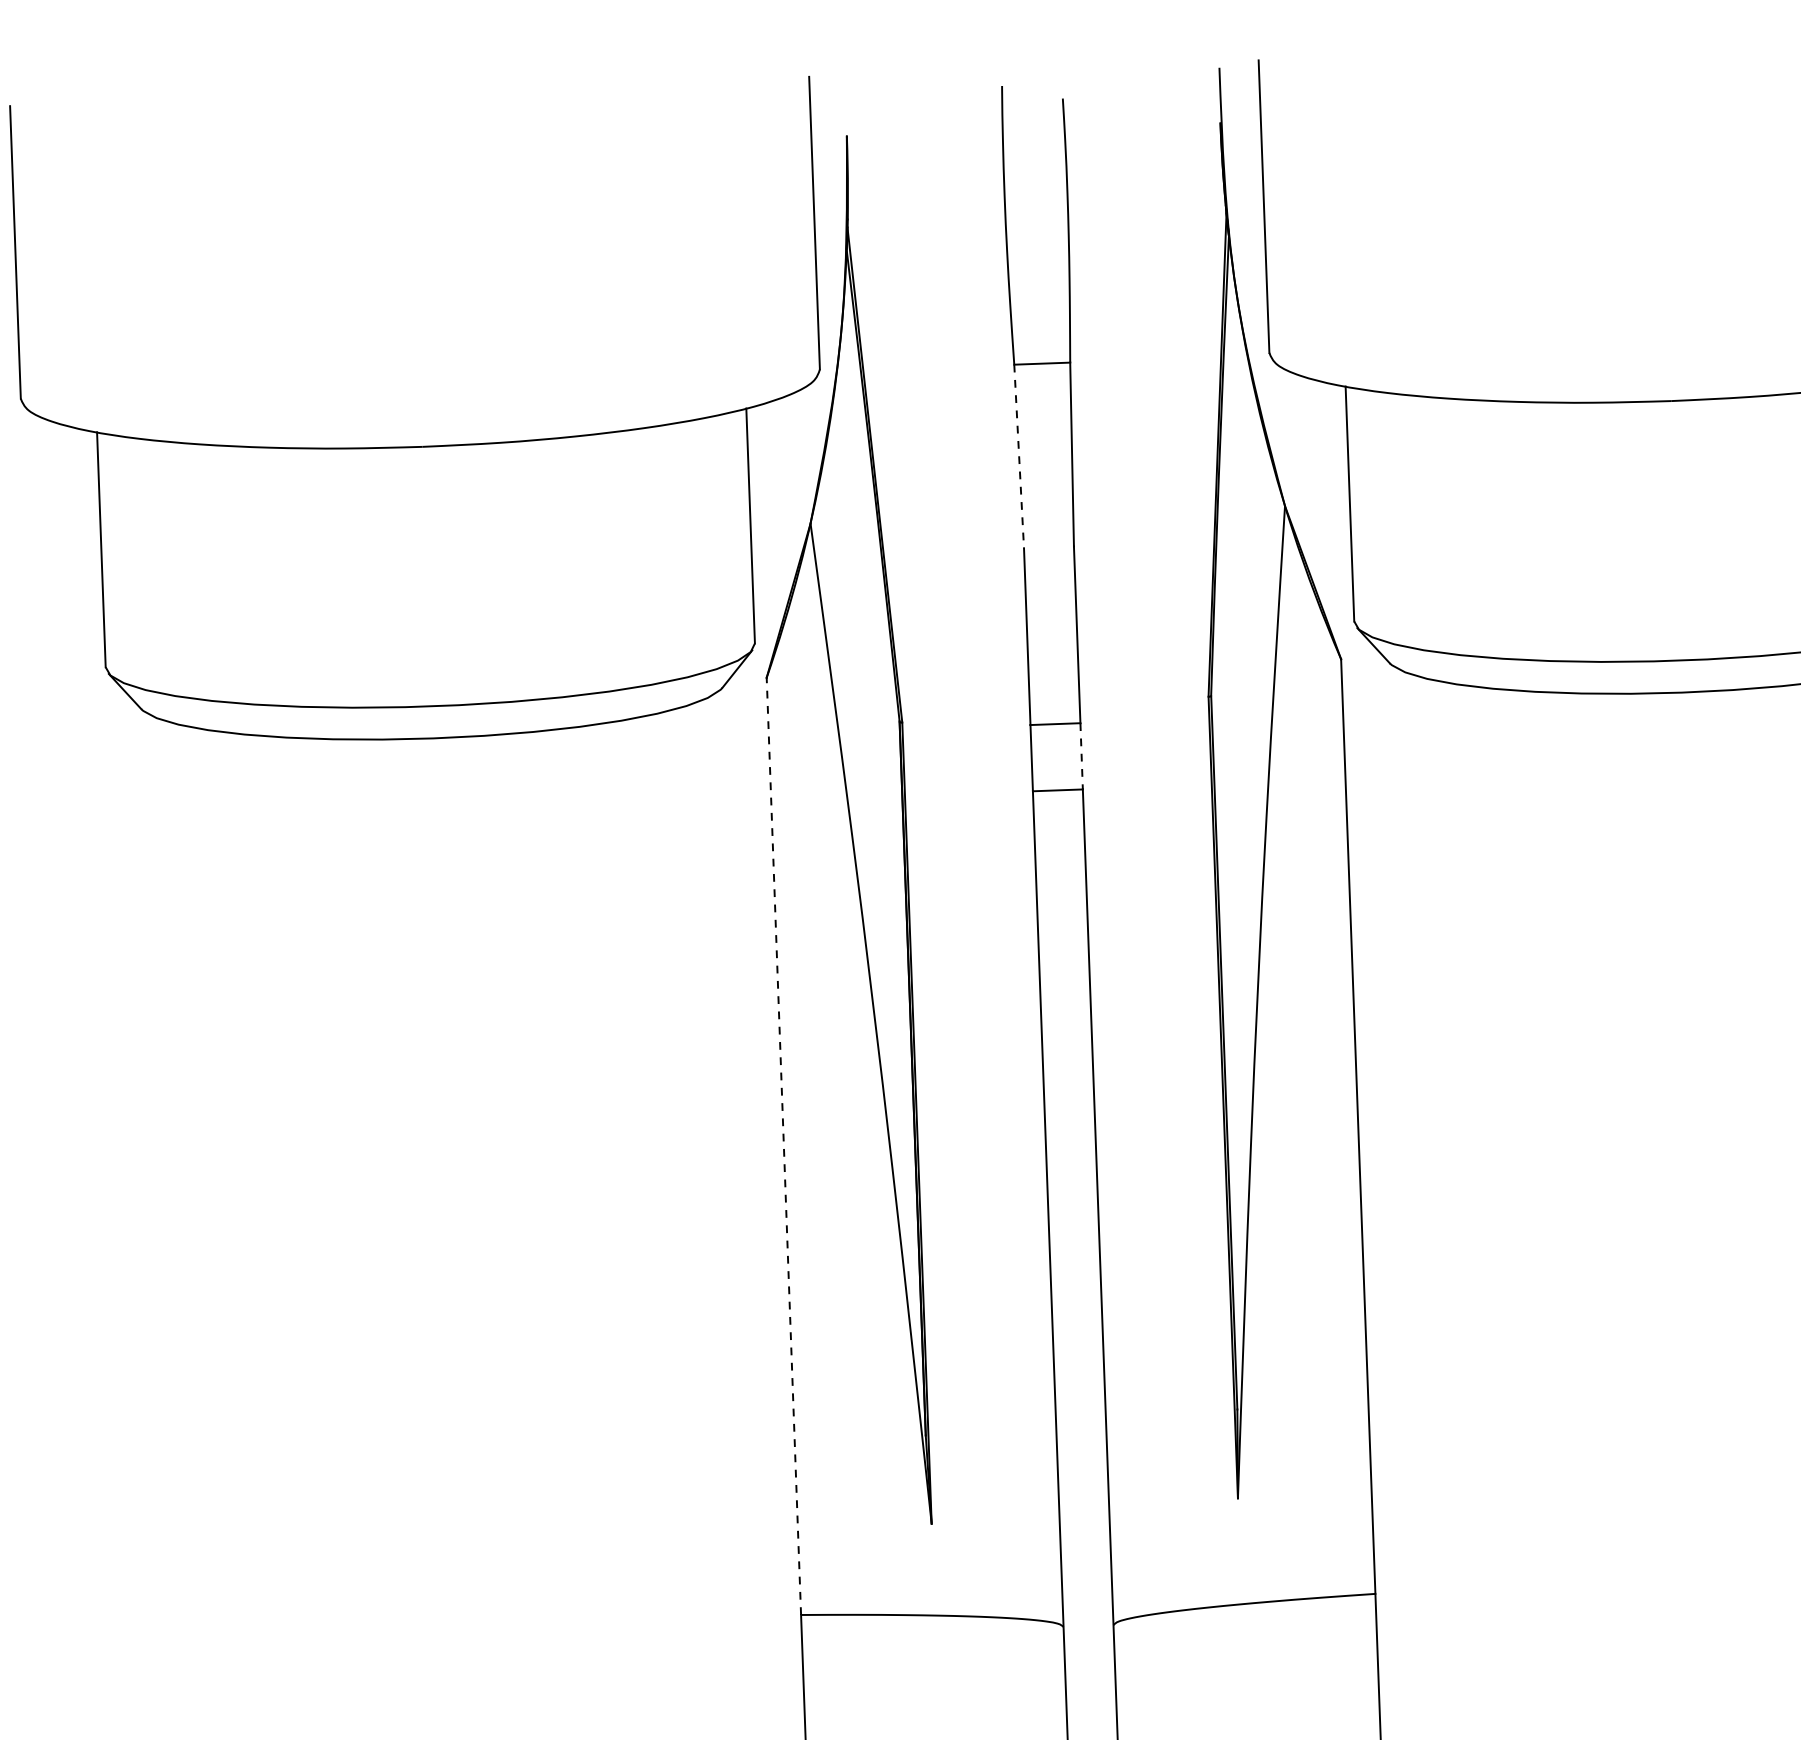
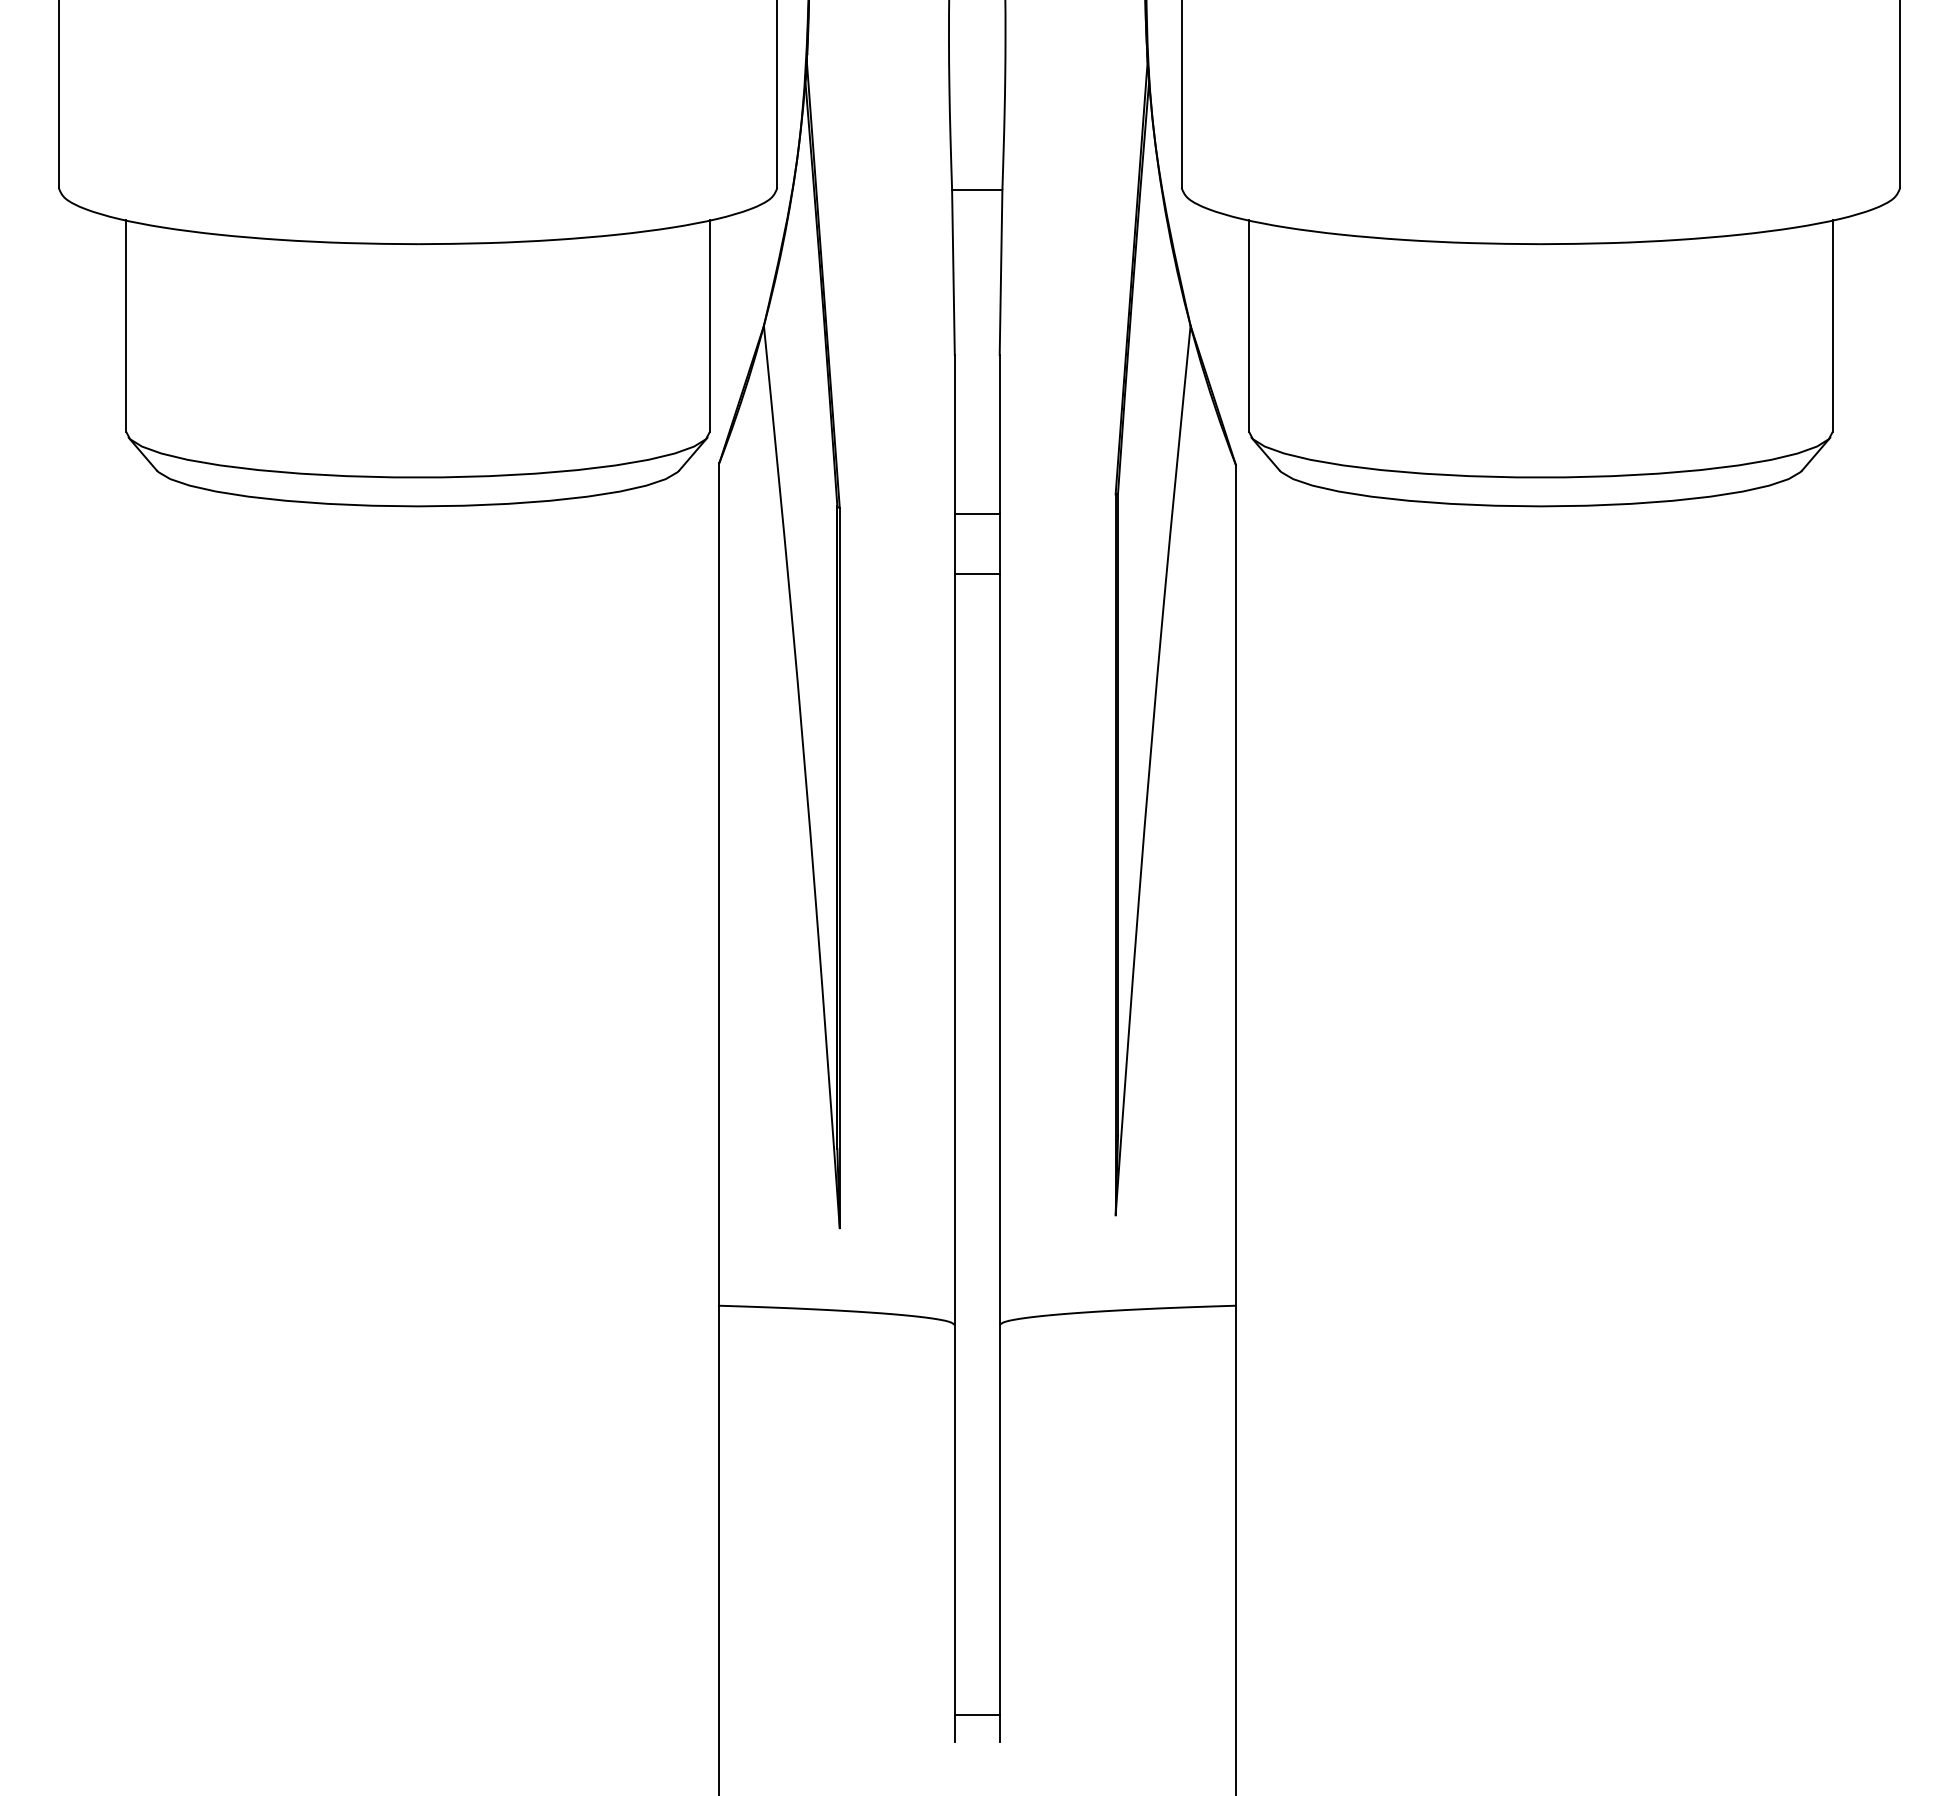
line: (1019, 456) -> (953, 272), dashed -> solid
line: (1081, 755) -> (999, 543), dashed -> solid
line: (783, 1145) -> (719, 883), dashed -> solid

